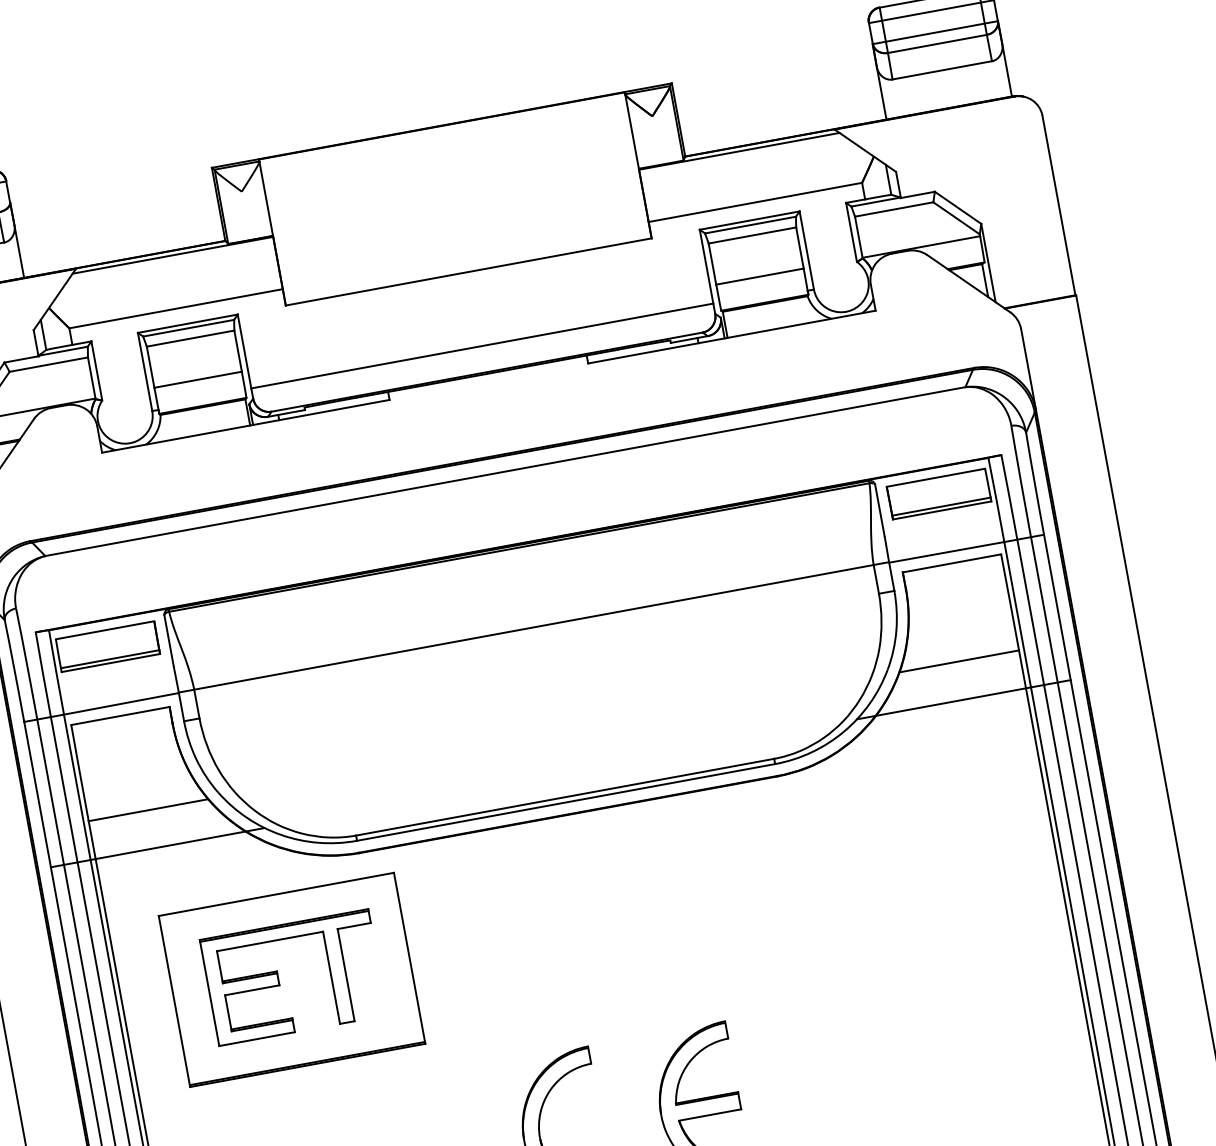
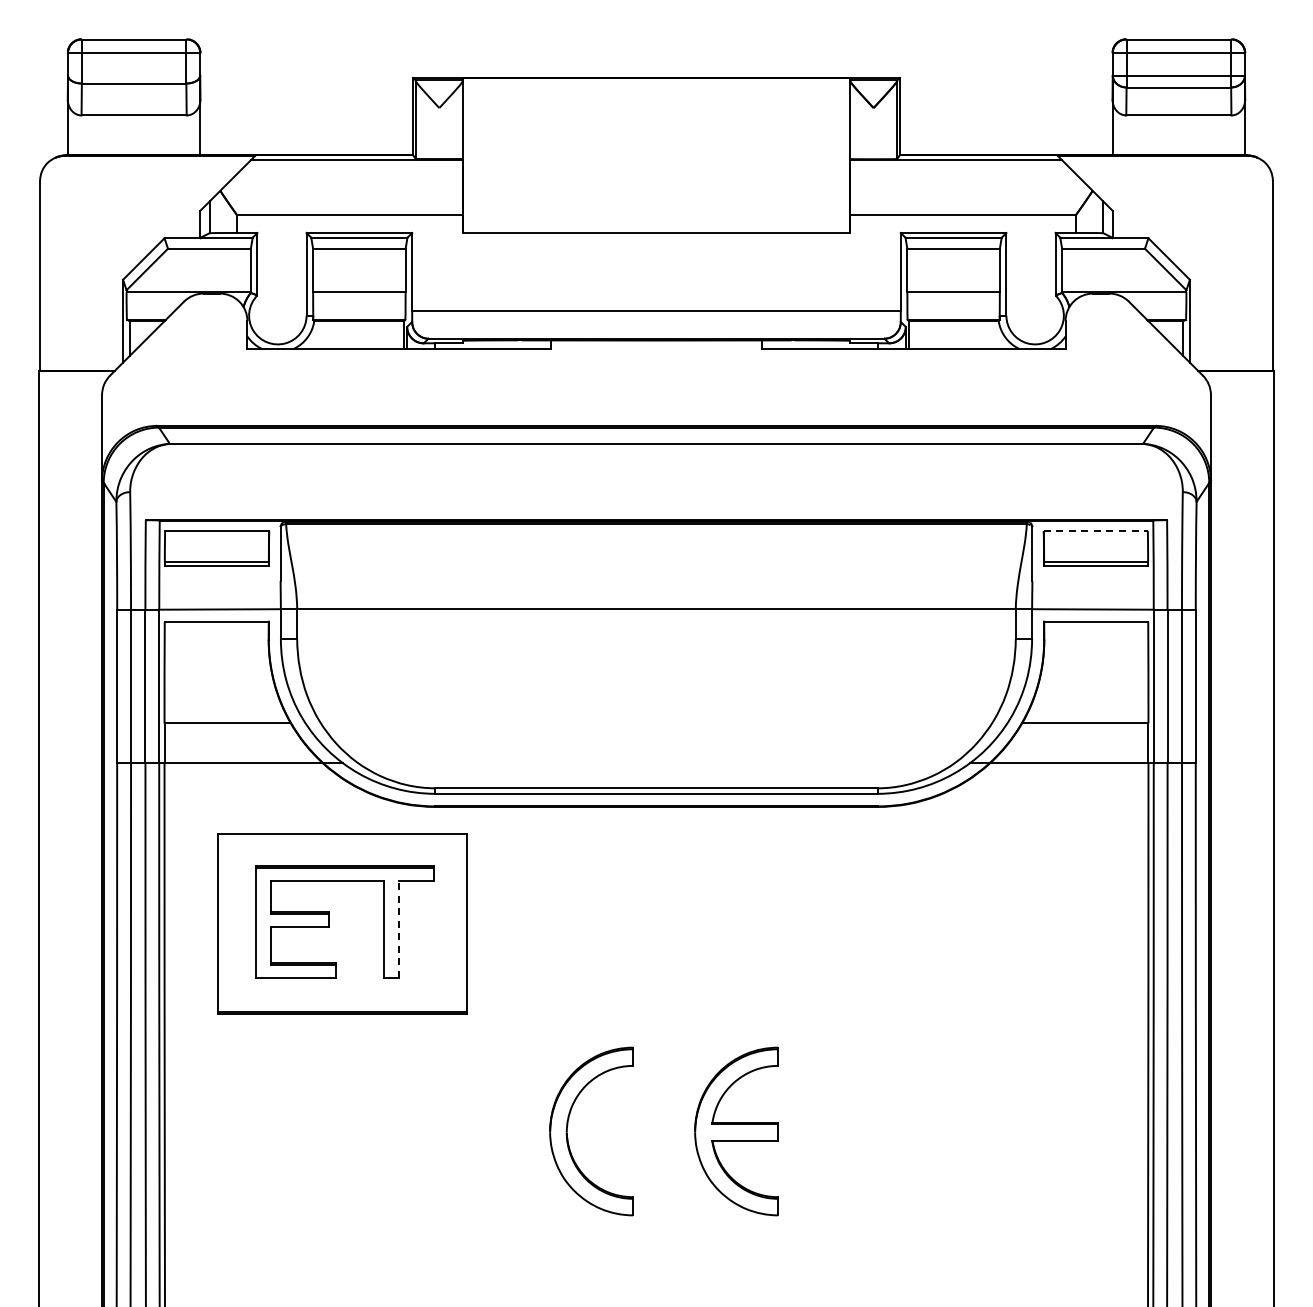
line: (936, 478) -> (1096, 531), solid -> dashed
line: (346, 975) -> (399, 929), solid -> dashed

